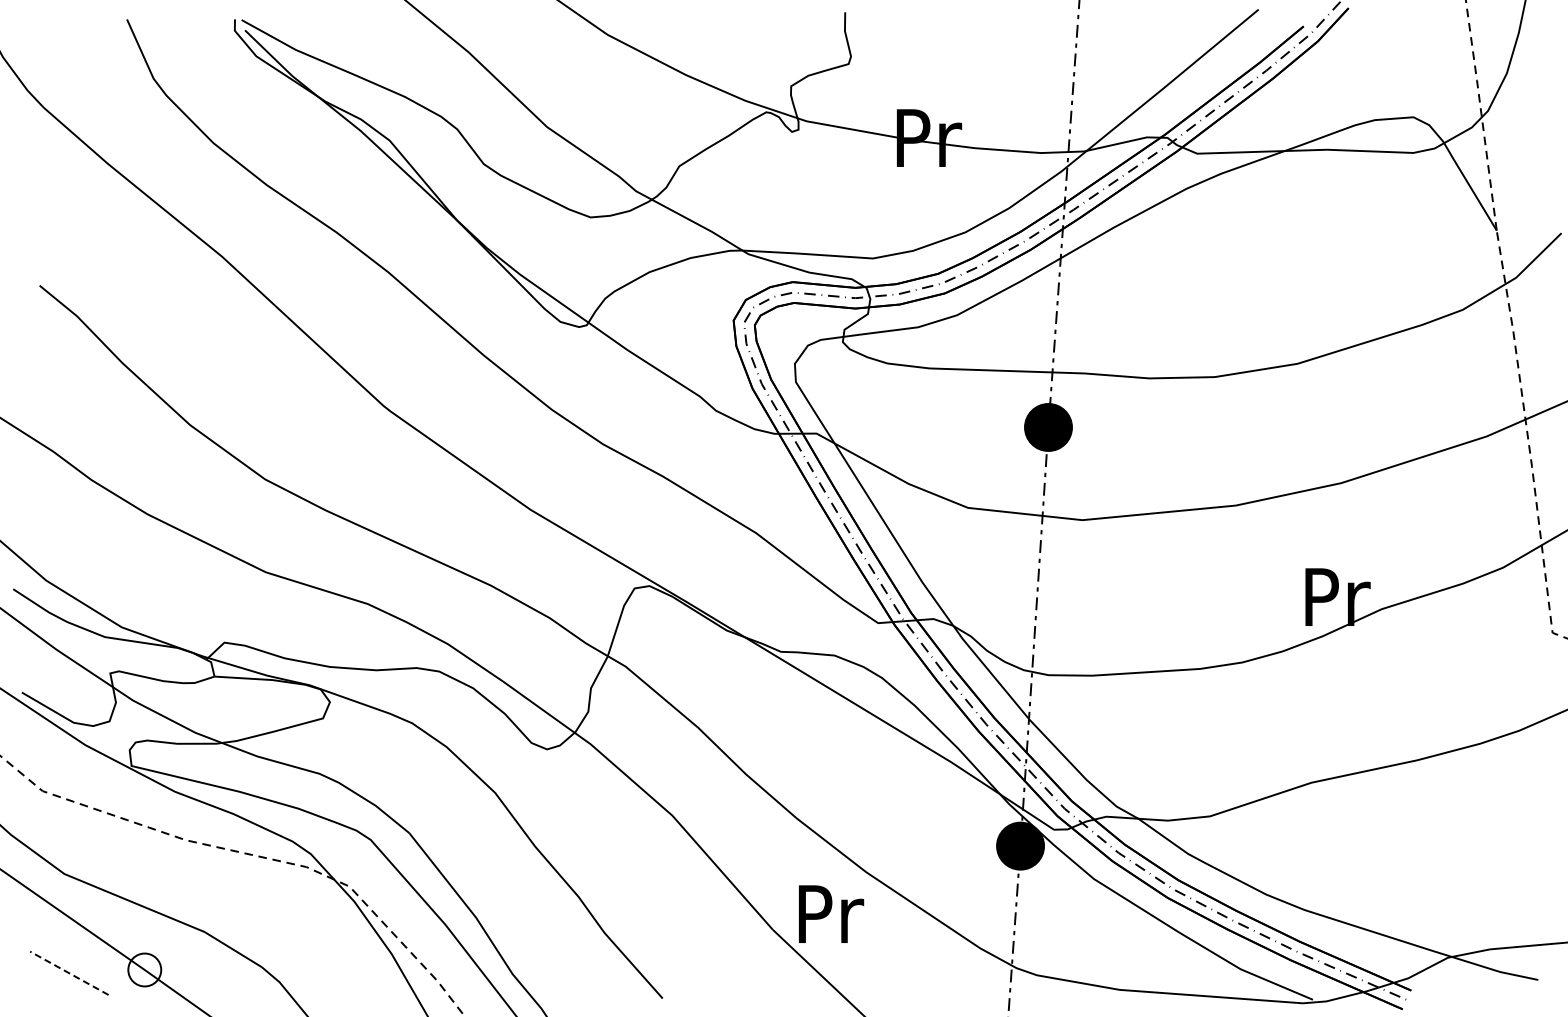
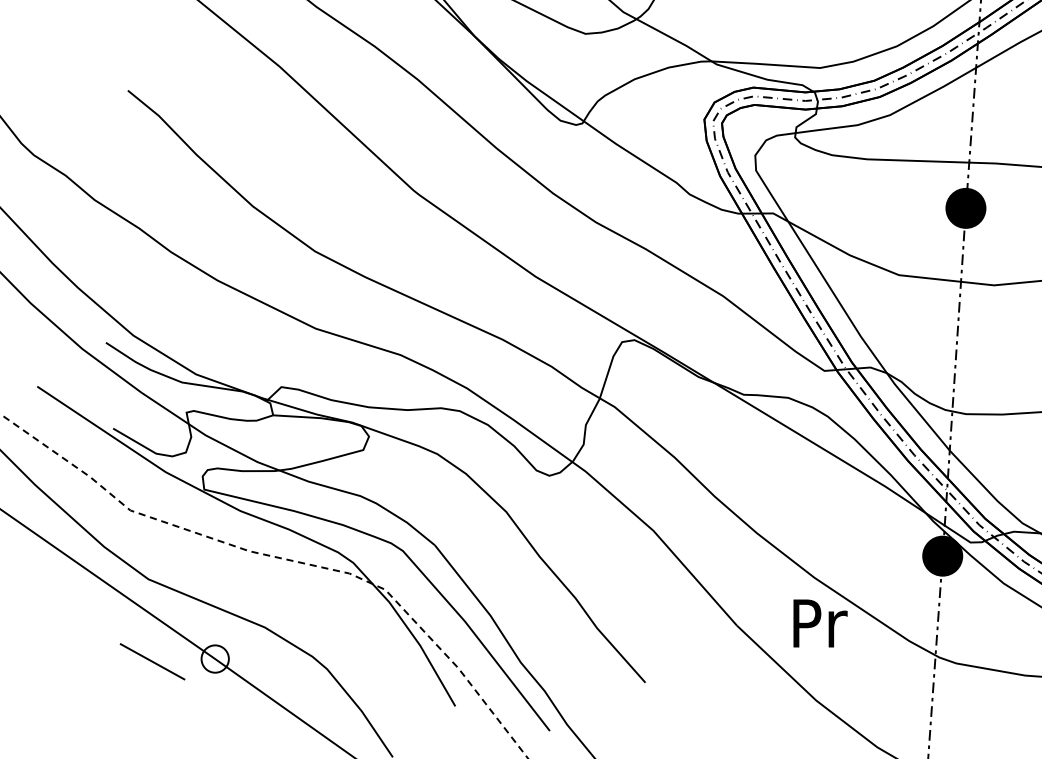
text: (831, 913) -> (820, 622), moved
line: (69, 973) -> (152, 661), dashed -> solid

